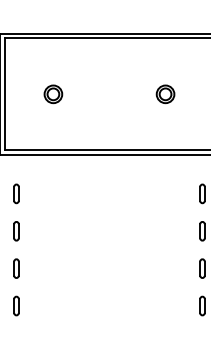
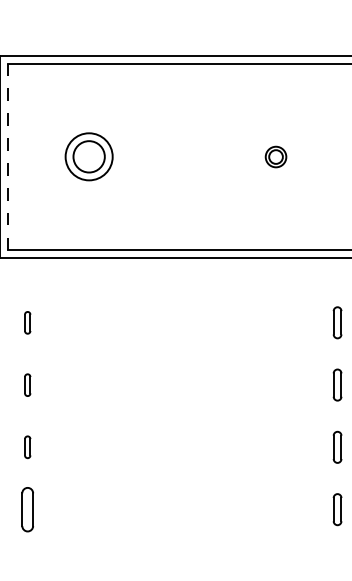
line: (4, 93) -> (7, 155), solid -> dashed
part: (53, 94) -> (89, 157), size x1.6
part: (165, 94) -> (275, 157), size x0.7
part: (16, 193) -> (27, 322), size x0.7
part: (16, 231) -> (27, 385), size x0.7
part: (16, 268) -> (27, 447), size x0.7
part: (16, 305) -> (27, 508), size x1.4

